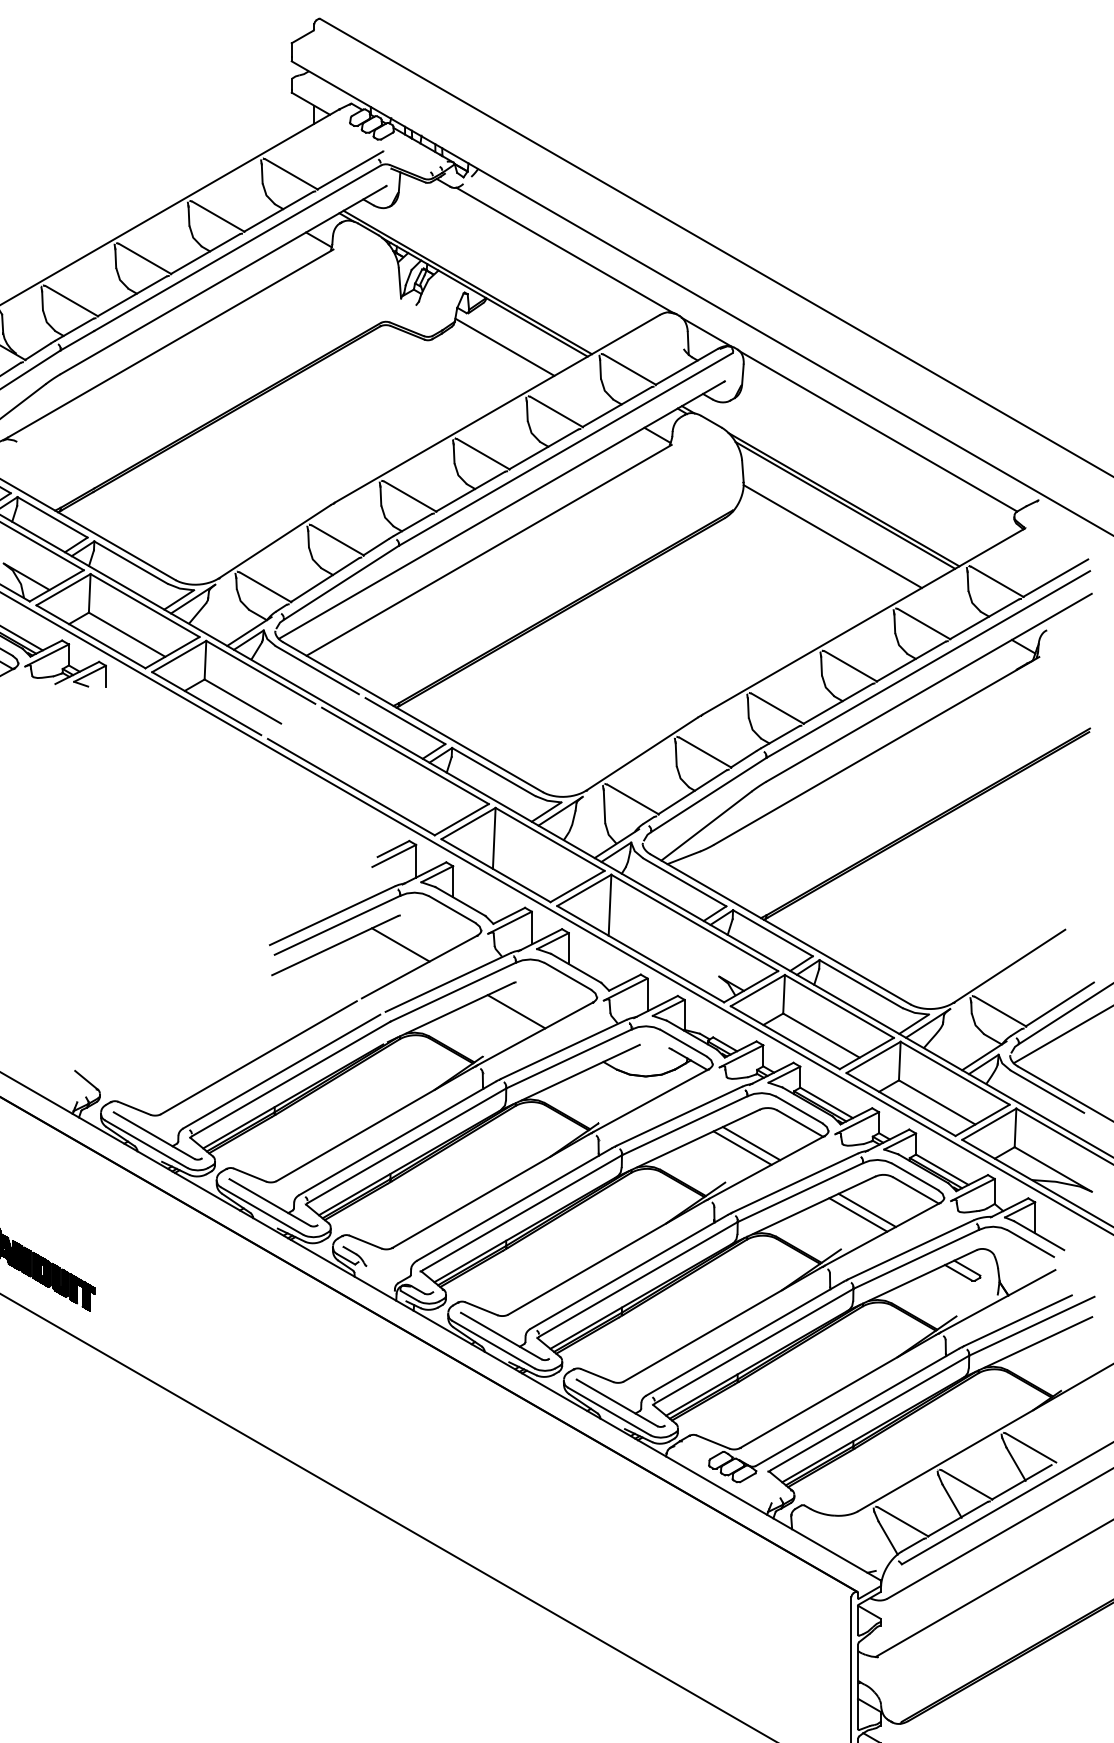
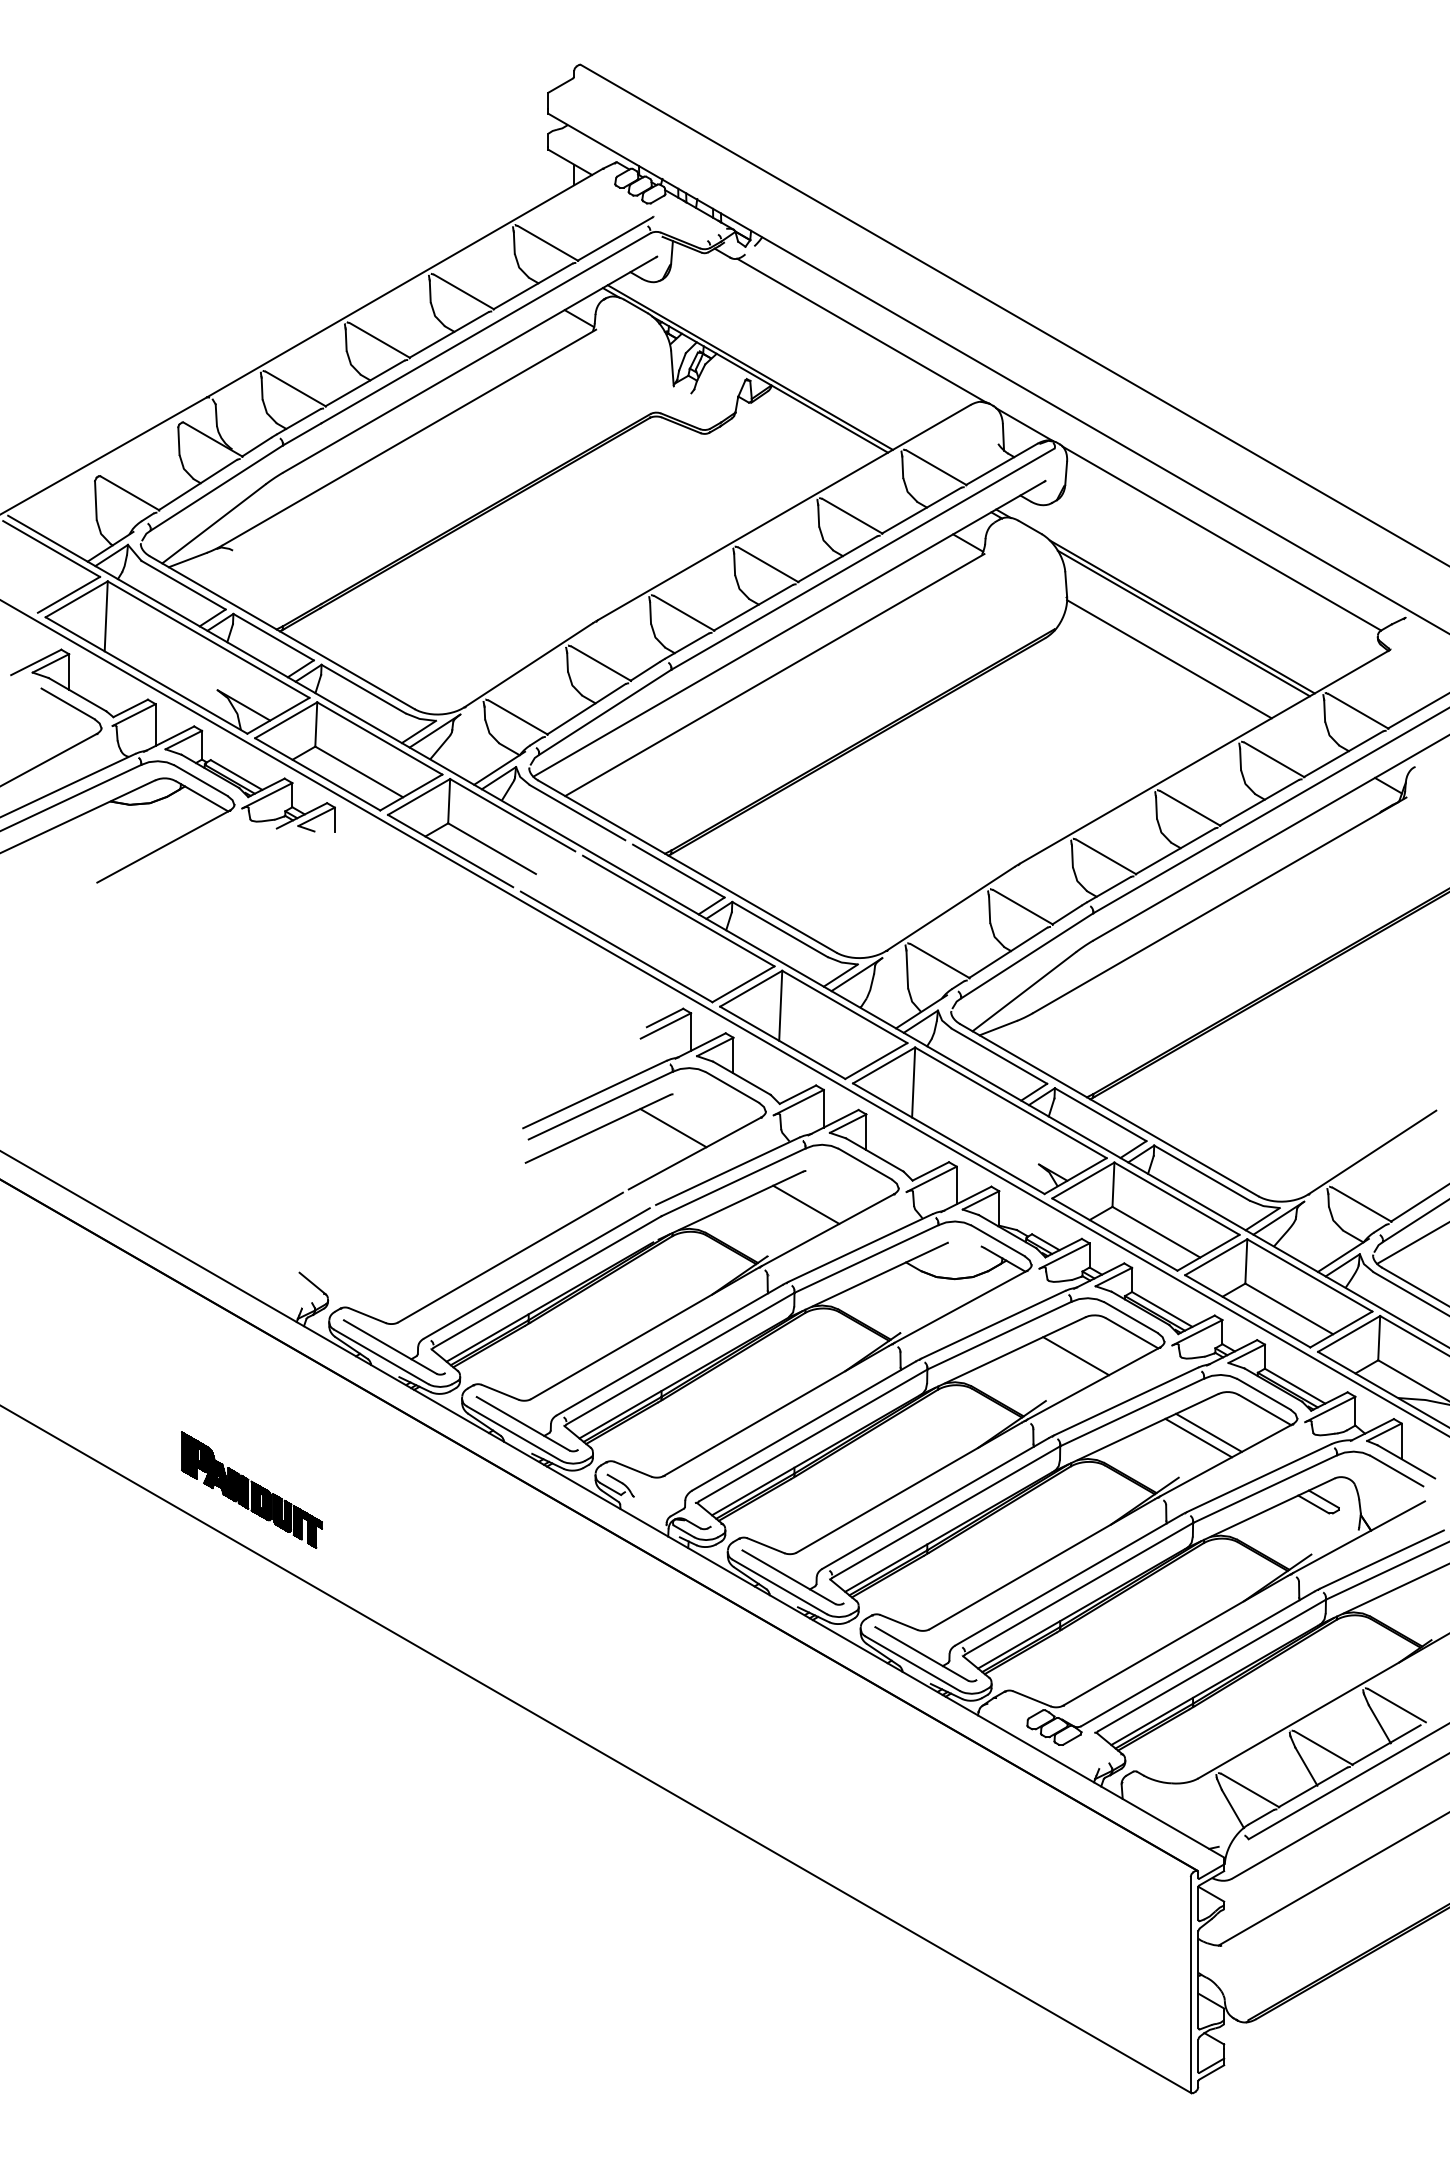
line: (504, 346) -> (792, 441), removed
line: (742, 1148) -> (1065, 1361), removed

